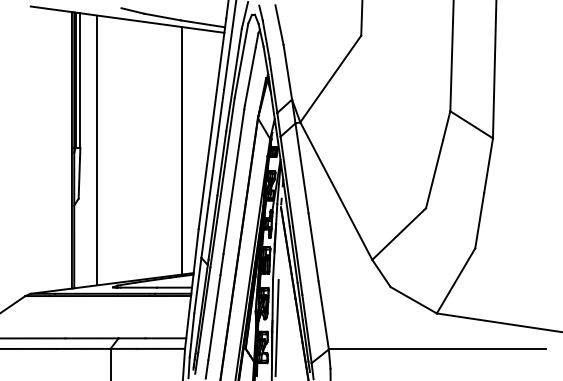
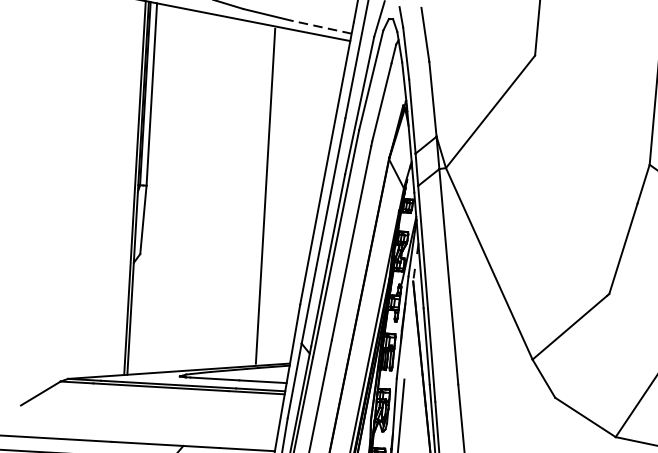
line: (202, 23) -> (321, 26), solid -> dashed
line: (97, 150) -> (169, 190), removed
line: (181, 150) -> (265, 195), moved

